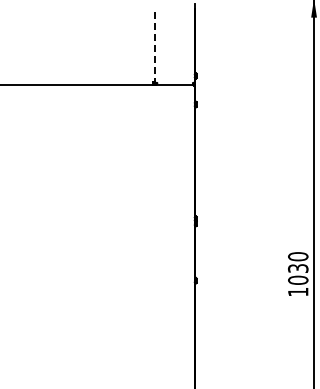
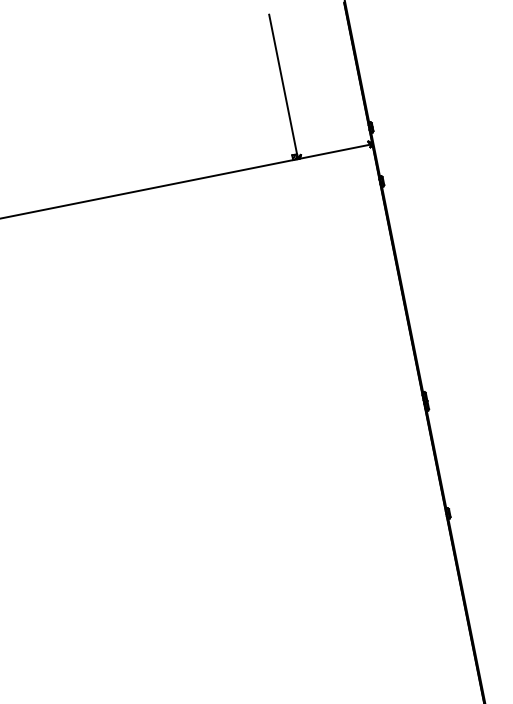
line: (155, 45) -> (283, 85), dashed -> solid

